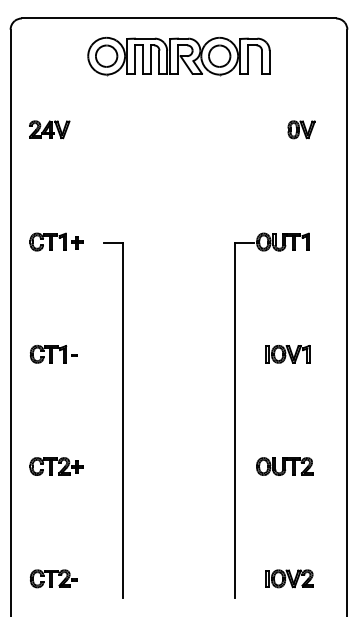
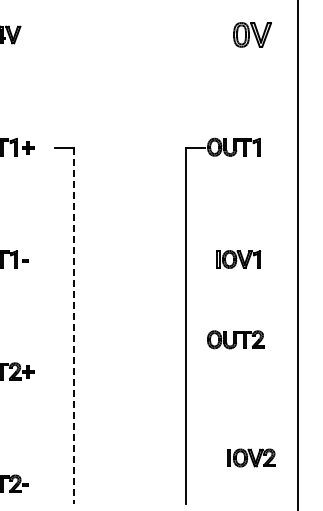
part: (301, 129) -> (252, 34), size x1.4
line: (122, 420) -> (73, 325), solid -> dashed
part: (284, 466) -> (235, 339), moved
part: (289, 578) -> (251, 457), moved

